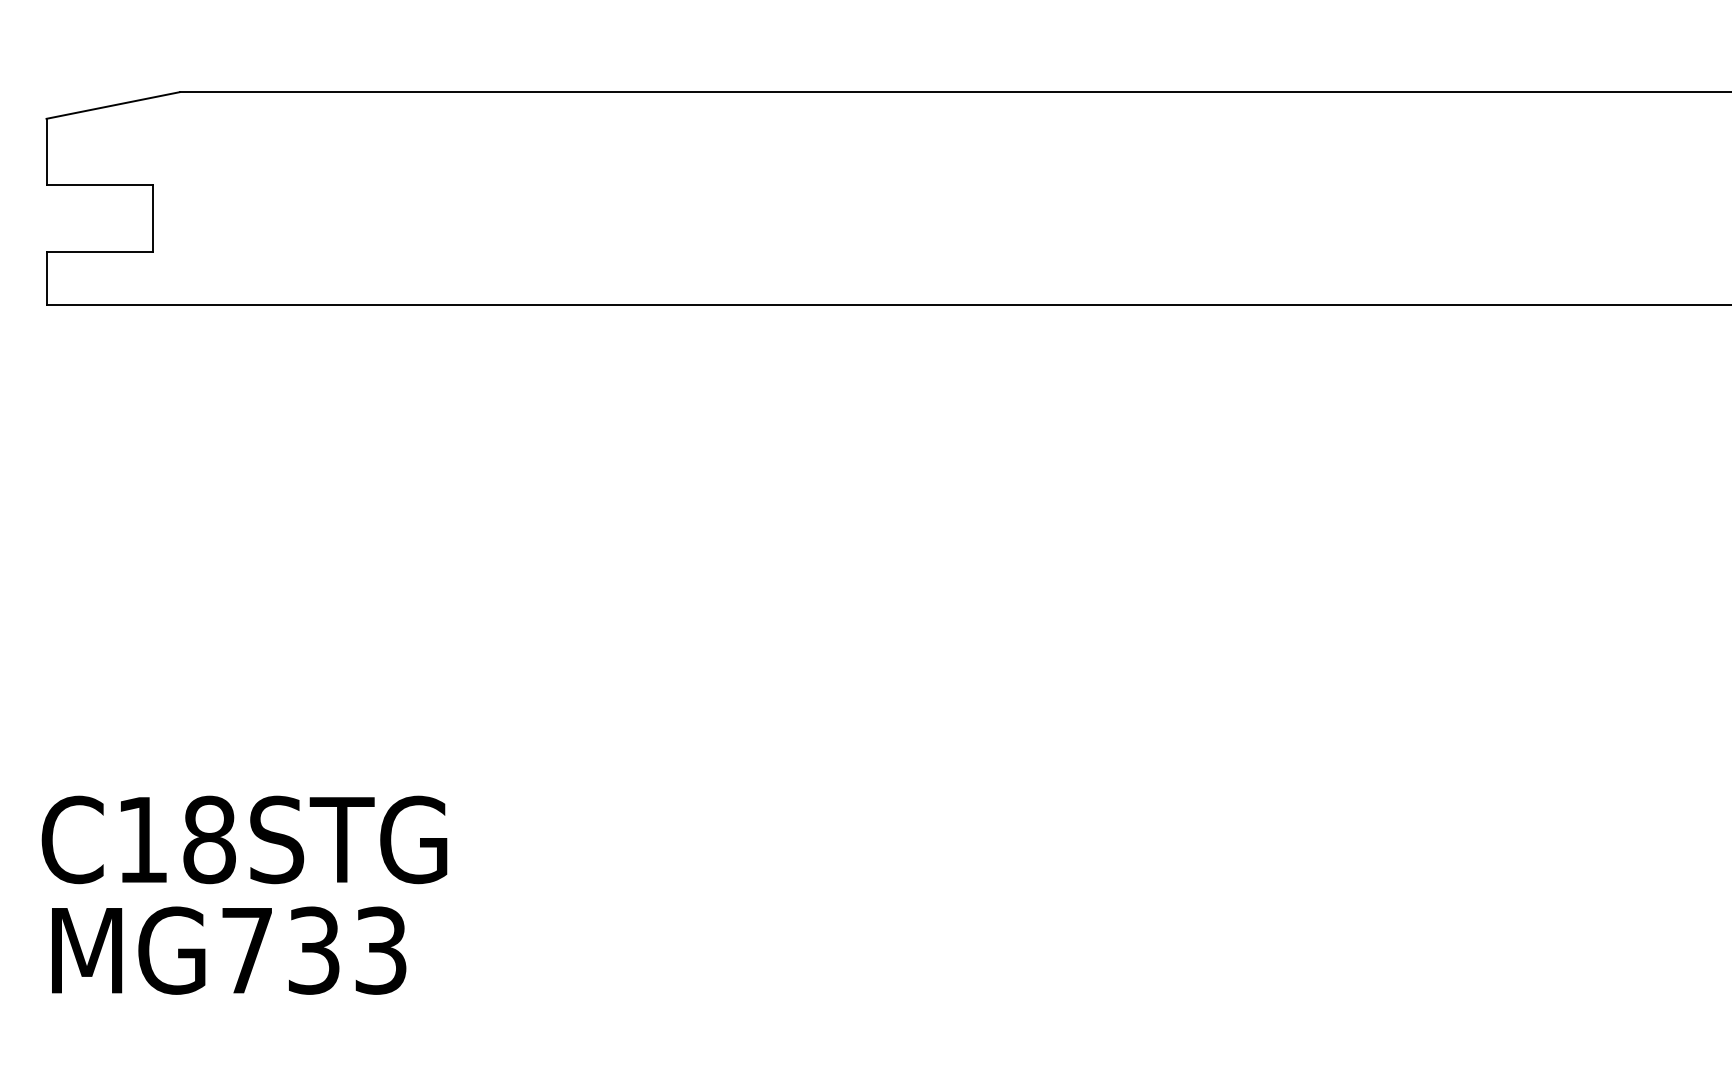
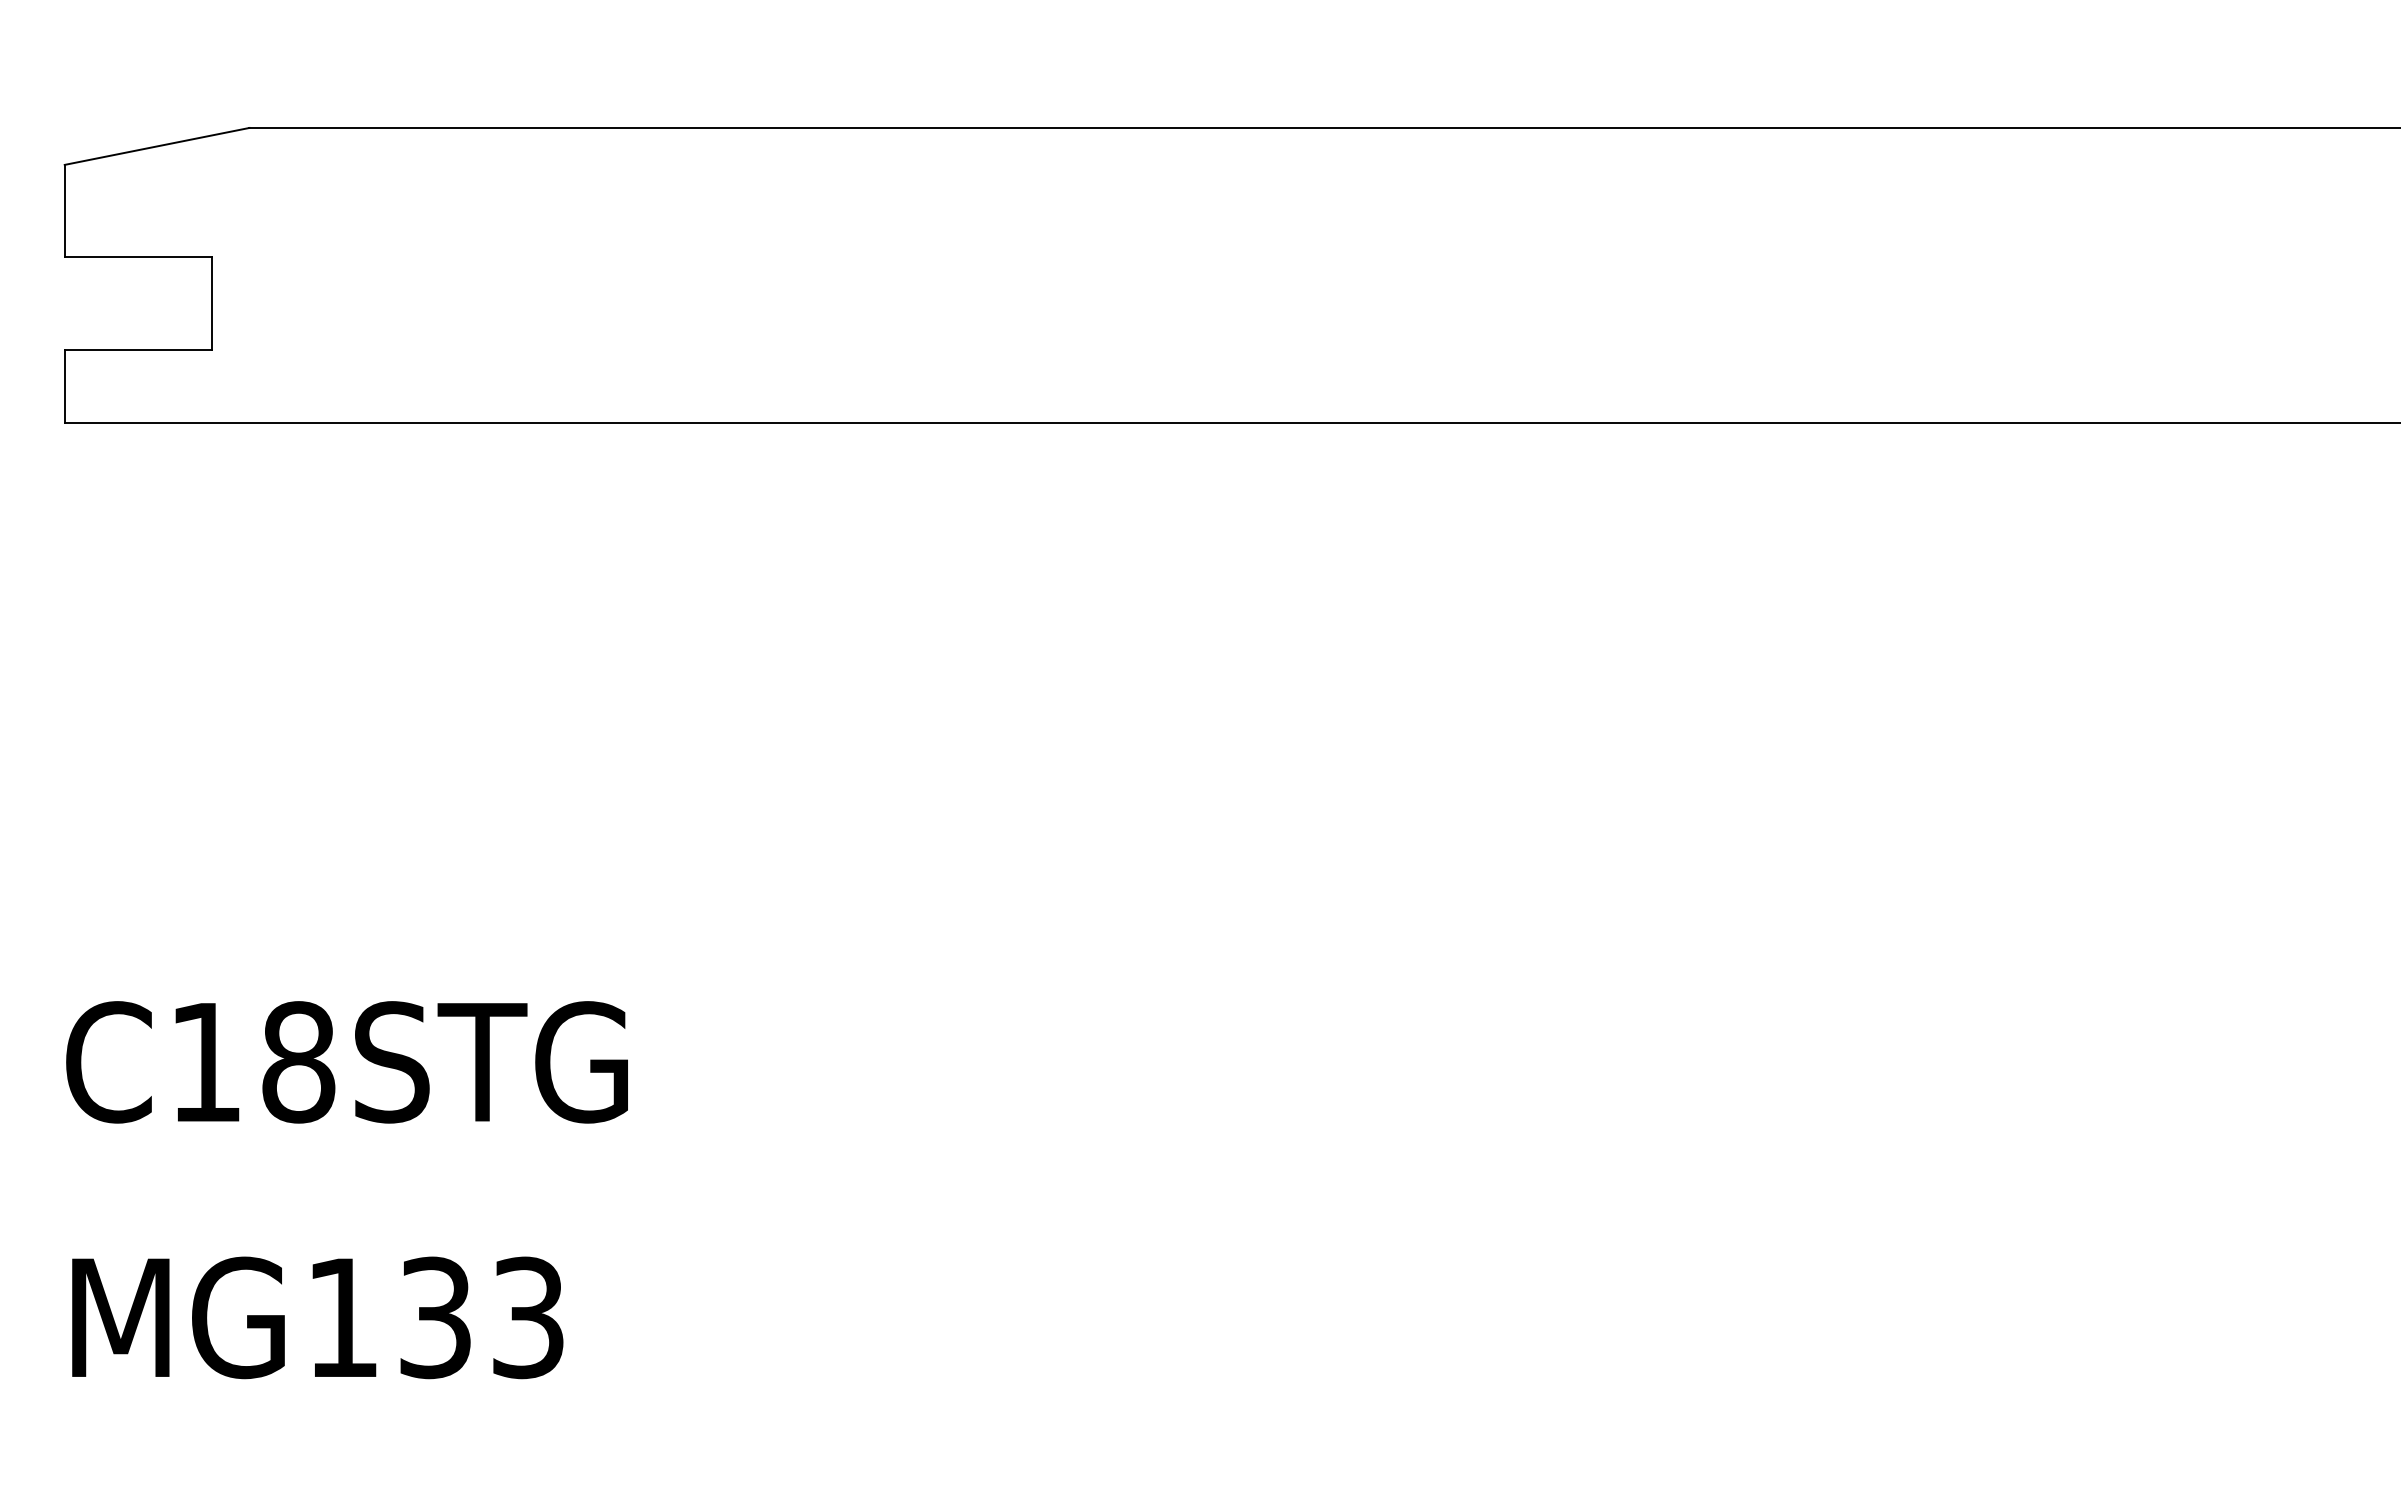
text: (244, 840) -> (346, 1062), moved
text: (246, 950) -> (342, 1317), MG733 -> MG133

